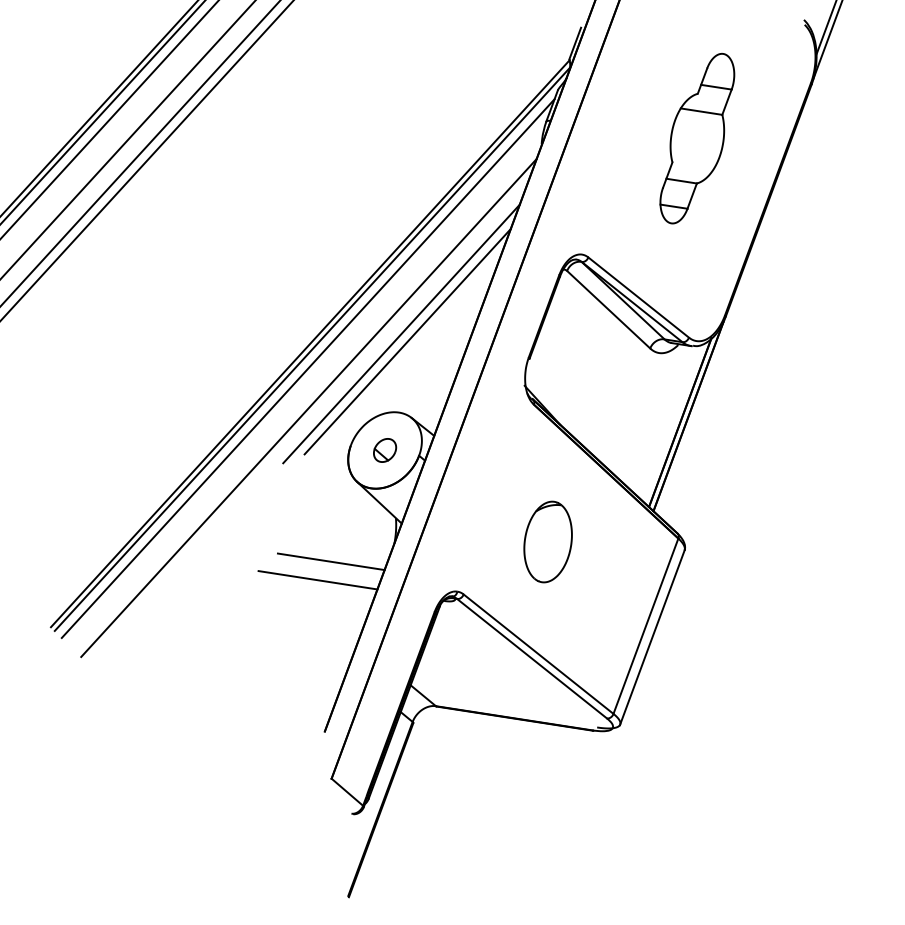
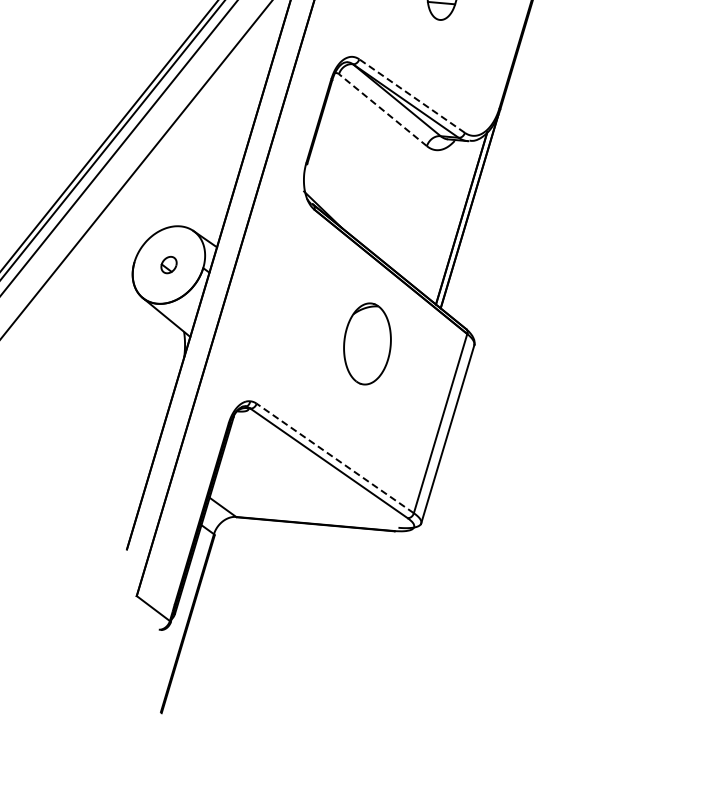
line: (638, 297) -> (411, 96), solid -> dashed
line: (608, 309) -> (382, 109), solid -> dashed
line: (401, 333) -> (177, 147), removed
line: (407, 341) -> (184, 154), removed
part: (385, 450) -> (169, 265), size x0.7
part: (547, 541) -> (366, 343), moved
line: (330, 561) -> (121, 379), removed
line: (317, 580) -> (109, 399), removed
line: (538, 654) -> (335, 458), solid -> dashed

